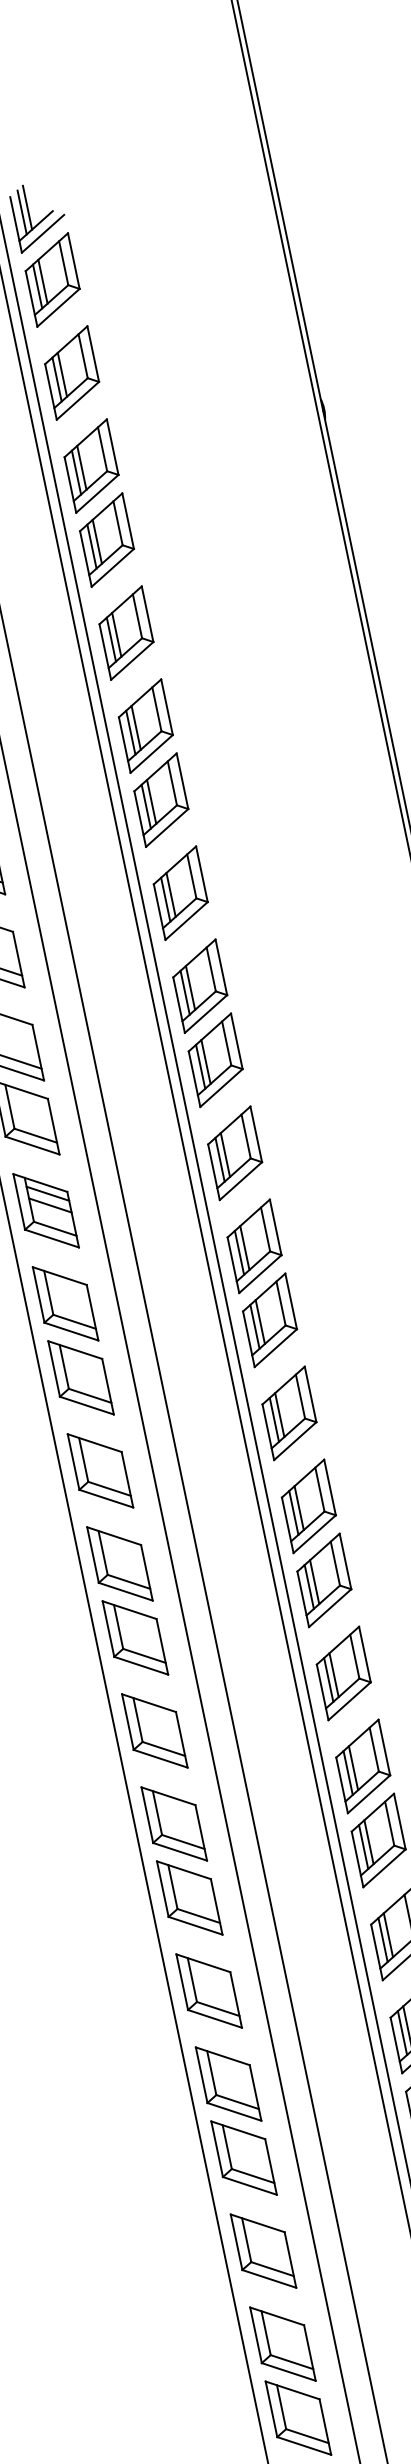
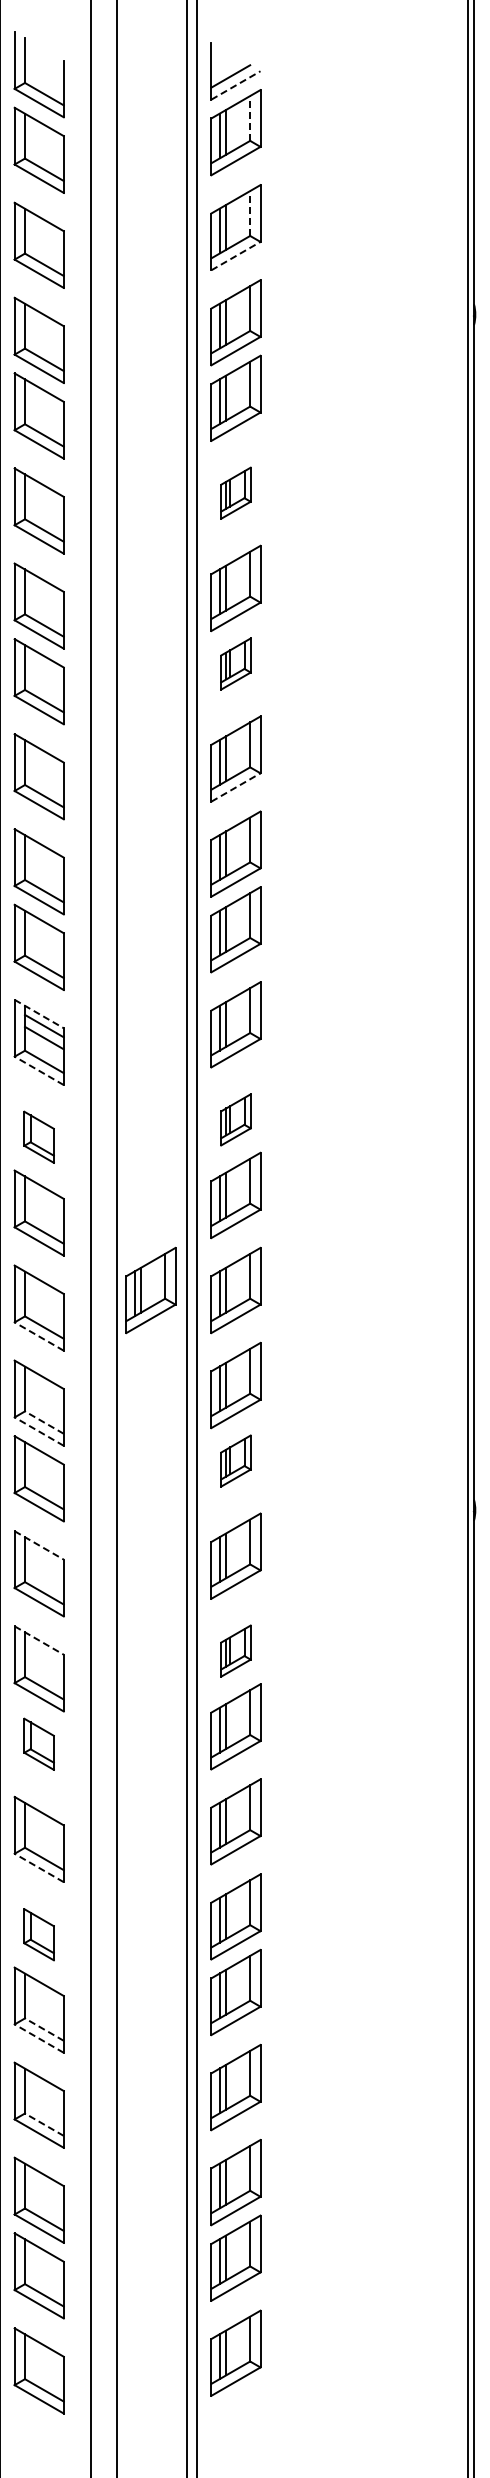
line: (27, 207) -> (226, 56), removed
line: (21, 211) -> (219, 59), removed
line: (43, 233) -> (236, 85), solid -> dashed
line: (63, 262) -> (250, 117), solid -> dashed
line: (83, 356) -> (250, 213), solid -> dashed
line: (78, 400) -> (236, 255), solid -> dashed
part: (125, 632) -> (235, 492), size x0.6
part: (160, 799) -> (235, 663), size x0.6
line: (187, 920) -> (236, 787), solid -> dashed
line: (40, 1183) -> (39, 1014), solid -> dashed
line: (51, 1238) -> (38, 1070), solid -> dashed
part: (254, 1246) -> (235, 1119), size x0.6
part: (64, 1303) -> (38, 1136), size x0.6
part: (205, 1430) -> (150, 1290), added
line: (105, 1498) -> (38, 1336), solid -> dashed
part: (323, 1579) -> (235, 1460), size x0.6
line: (128, 1581) -> (43, 1422), solid -> dashed
line: (125, 1591) -> (38, 1431), solid -> dashed
line: (149, 1703) -> (39, 1545), solid -> dashed
part: (362, 1765) -> (235, 1650), size x0.6
line: (168, 1796) -> (39, 1640), solid -> dashed
part: (188, 1897) -> (38, 1743), size x0.6
line: (214, 2018) -> (38, 1867), solid -> dashed
part: (227, 2084) -> (38, 1934), size x0.6
line: (252, 2176) -> (43, 2029), solid -> dashed
line: (249, 2185) -> (38, 2038), solid -> dashed
line: (271, 2269) -> (43, 2124), solid -> dashed

